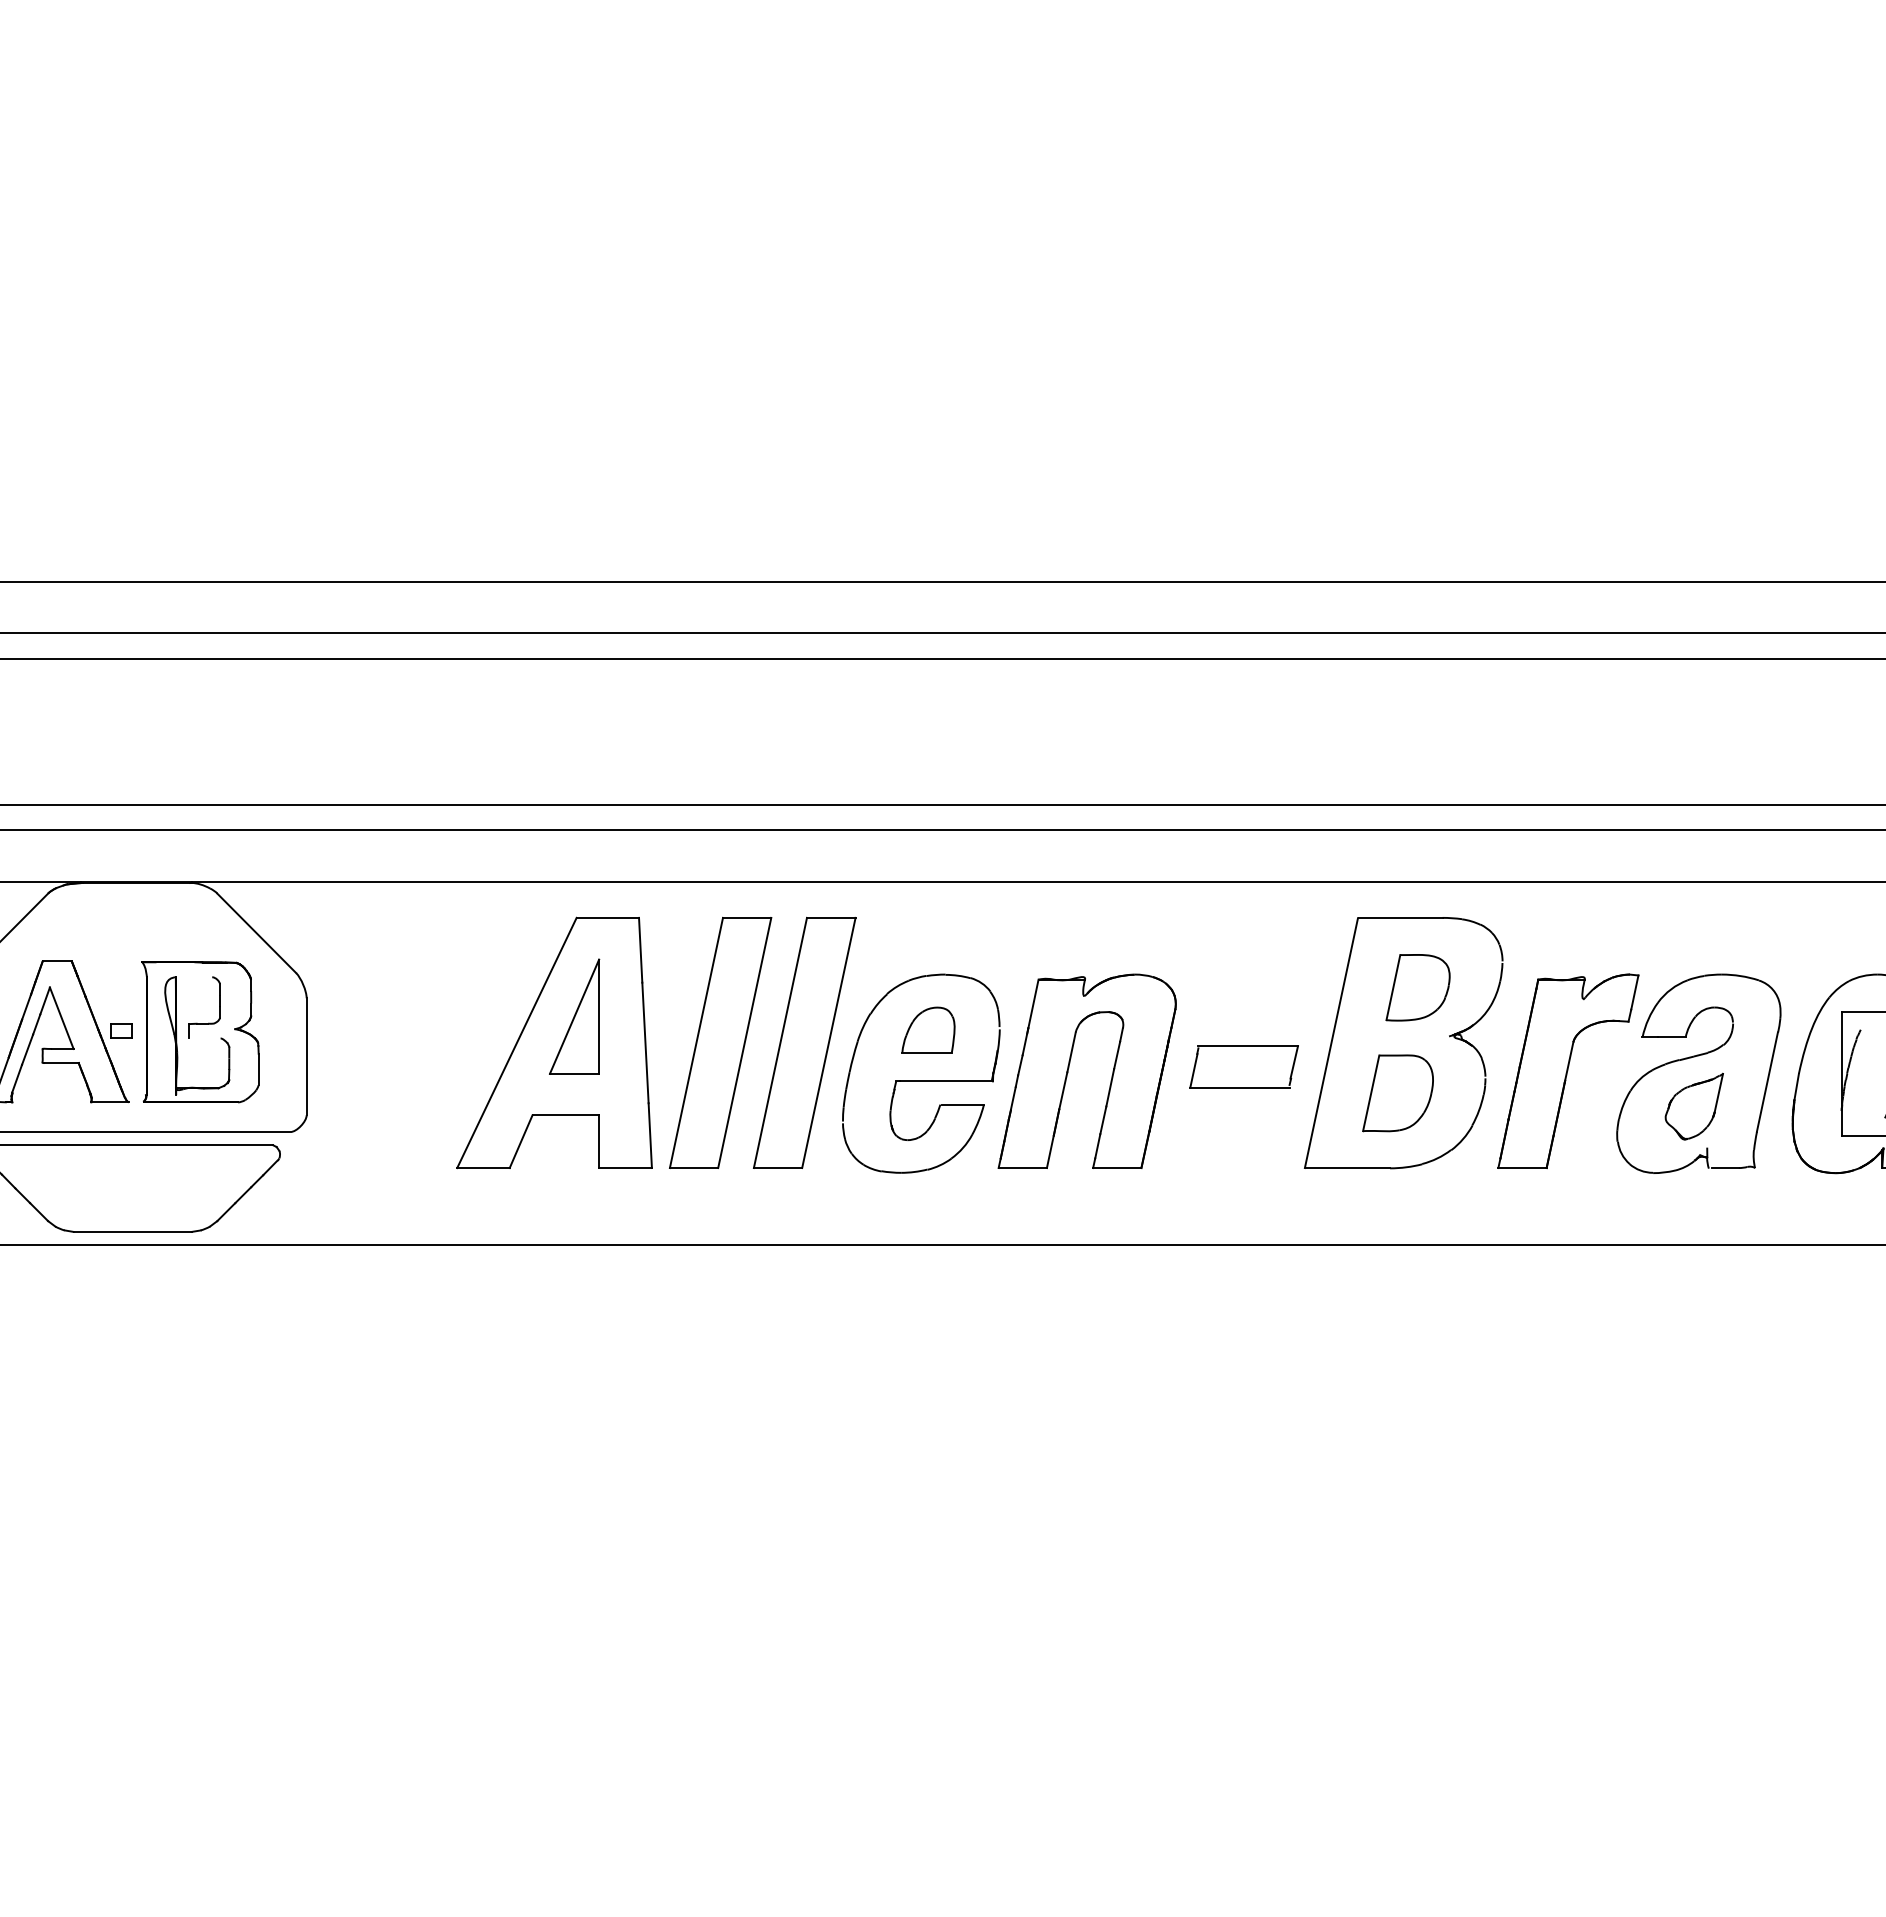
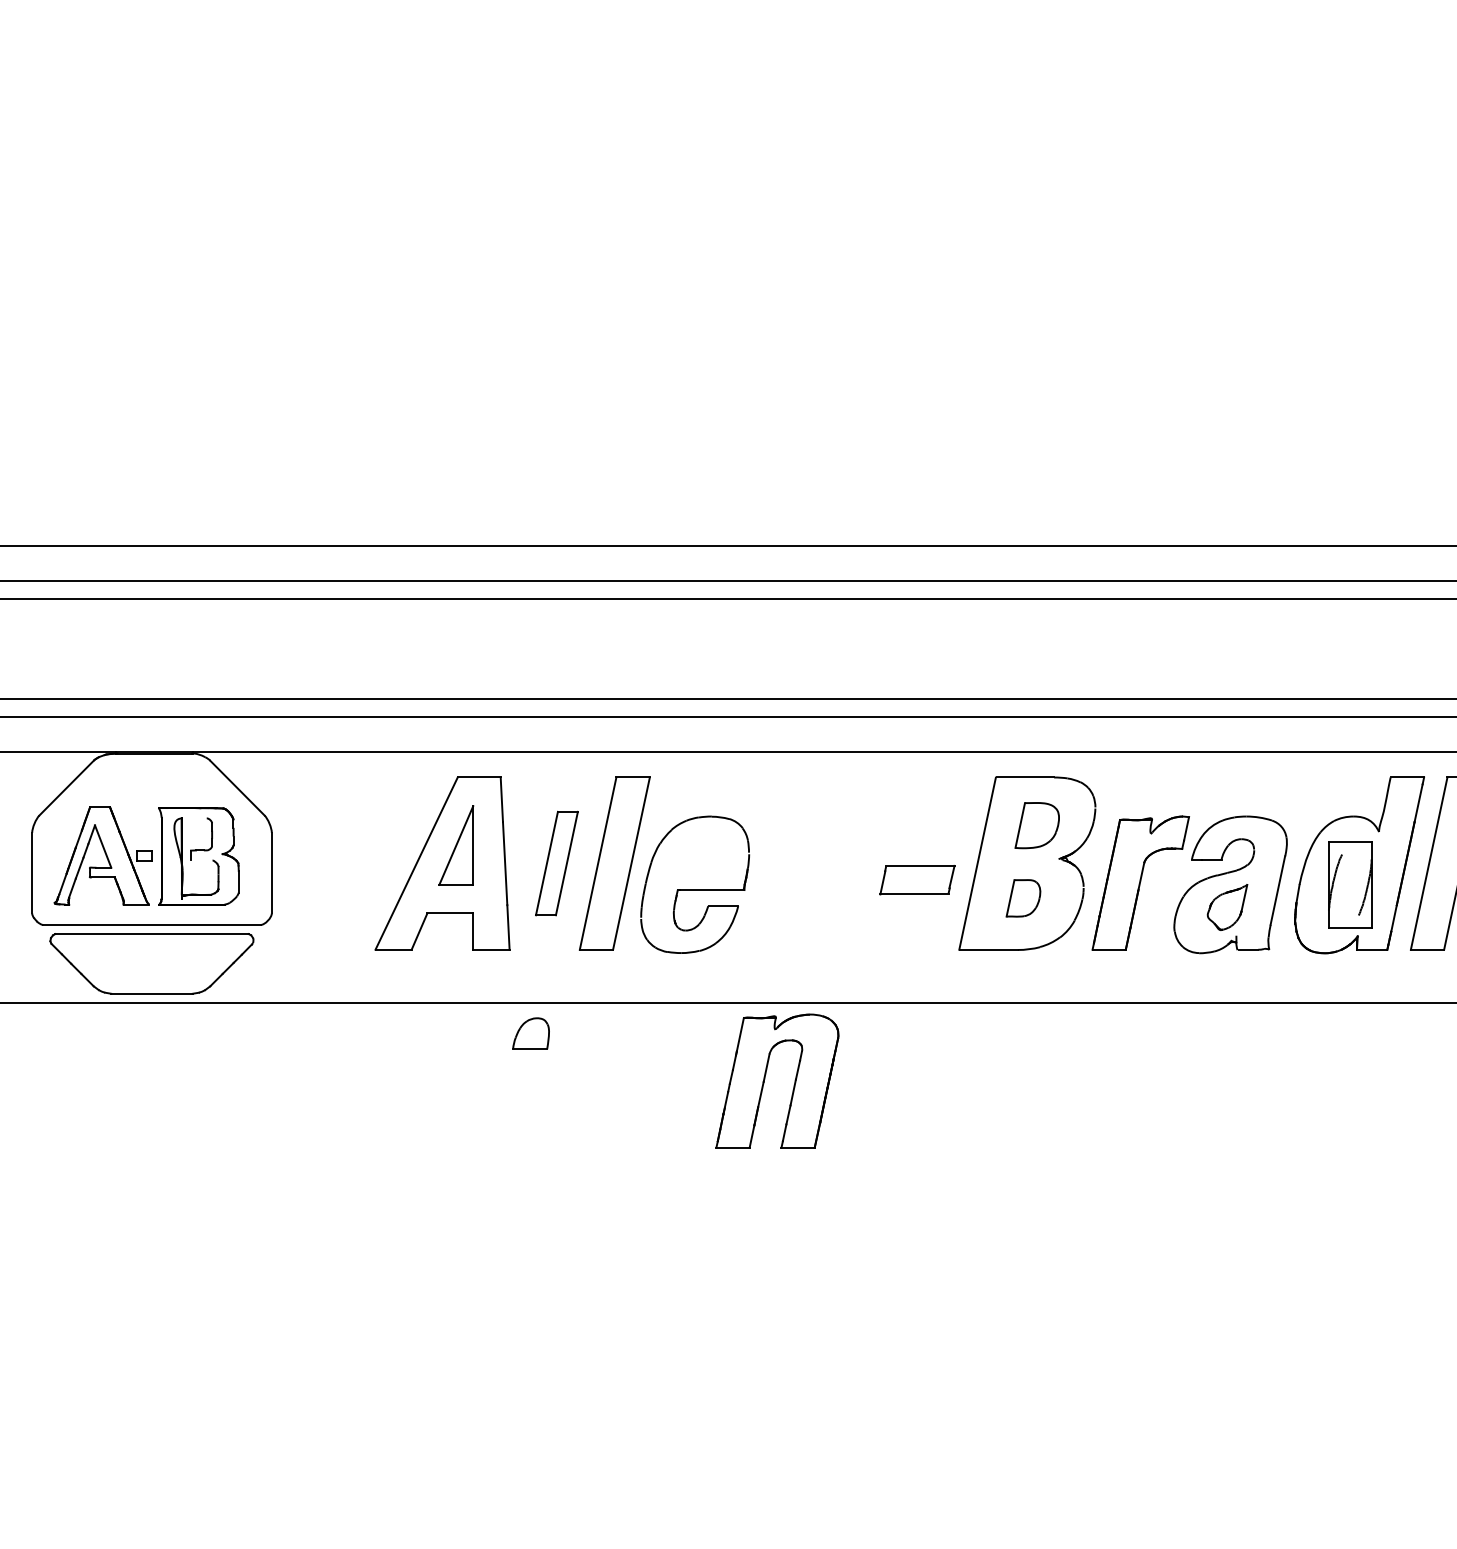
part: (927, 1029) -> (530, 1033), moved
part: (720, 1042) -> (556, 863), size x0.6
part: (1069, 1068) -> (765, 1079), moved
part: (1398, 1093) -> (1023, 898), size x0.7

